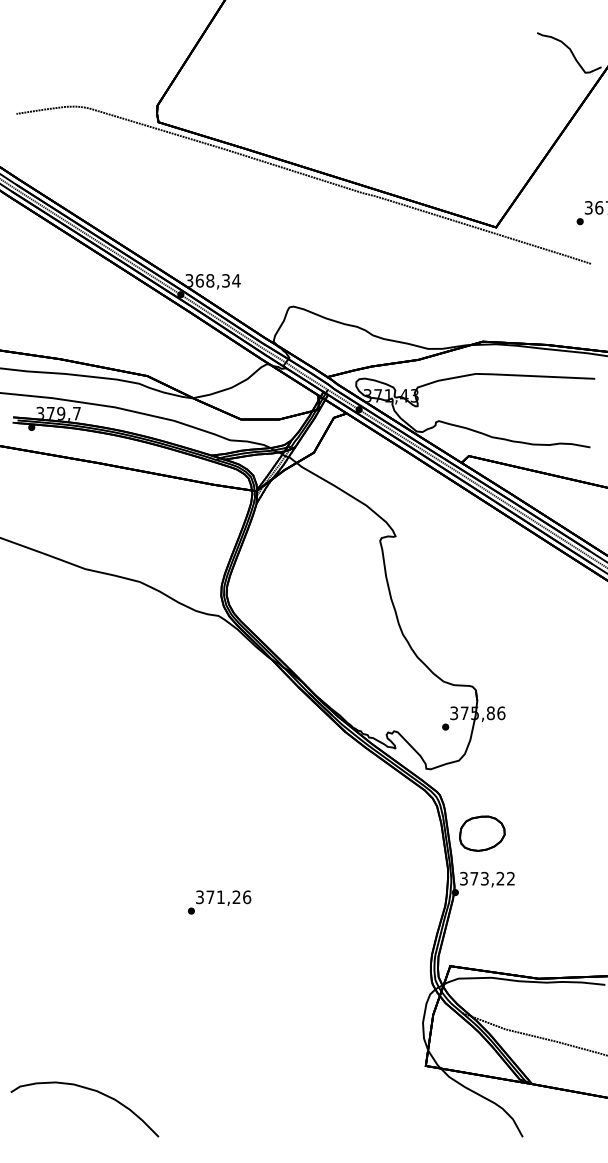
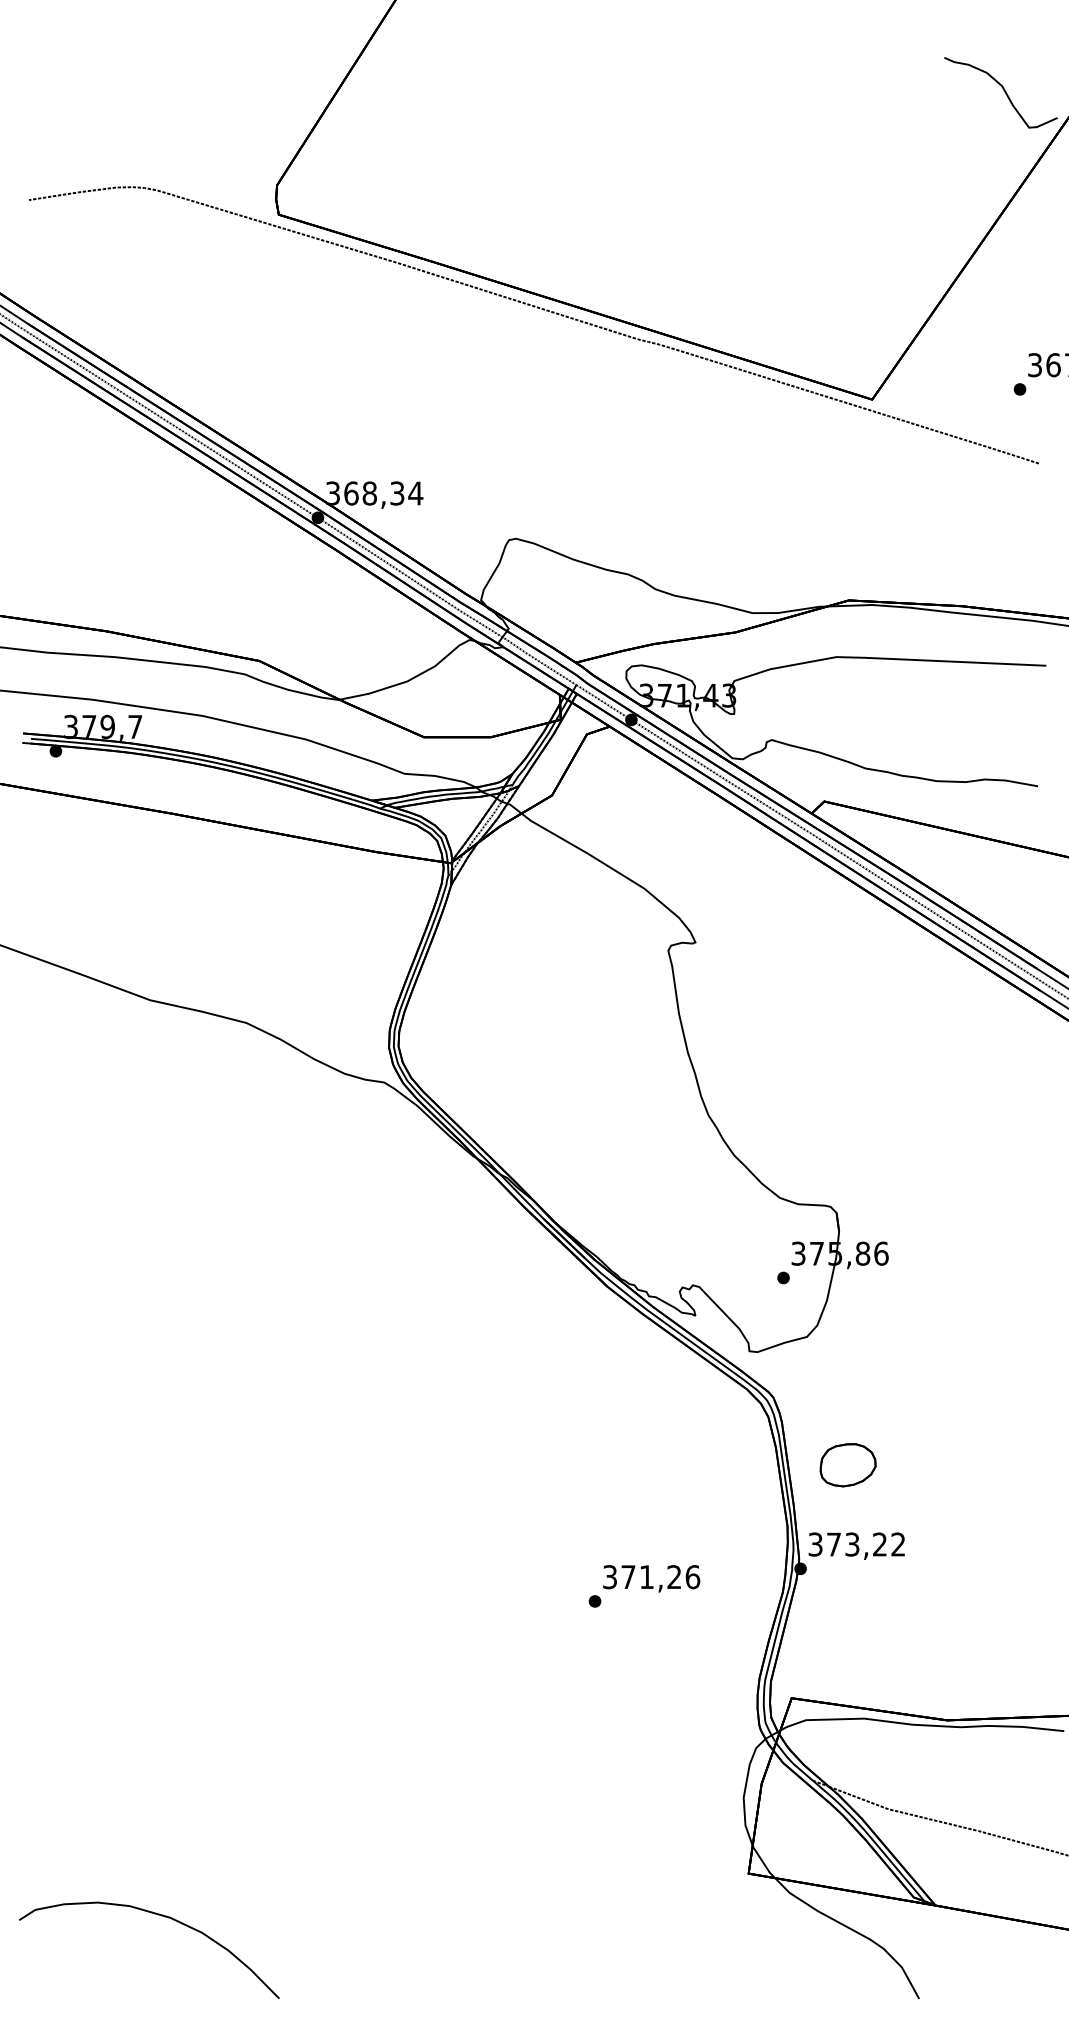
part: (482, 833) -> (848, 1464), size x0.7
text: (219, 902) -> (644, 1586), moved

